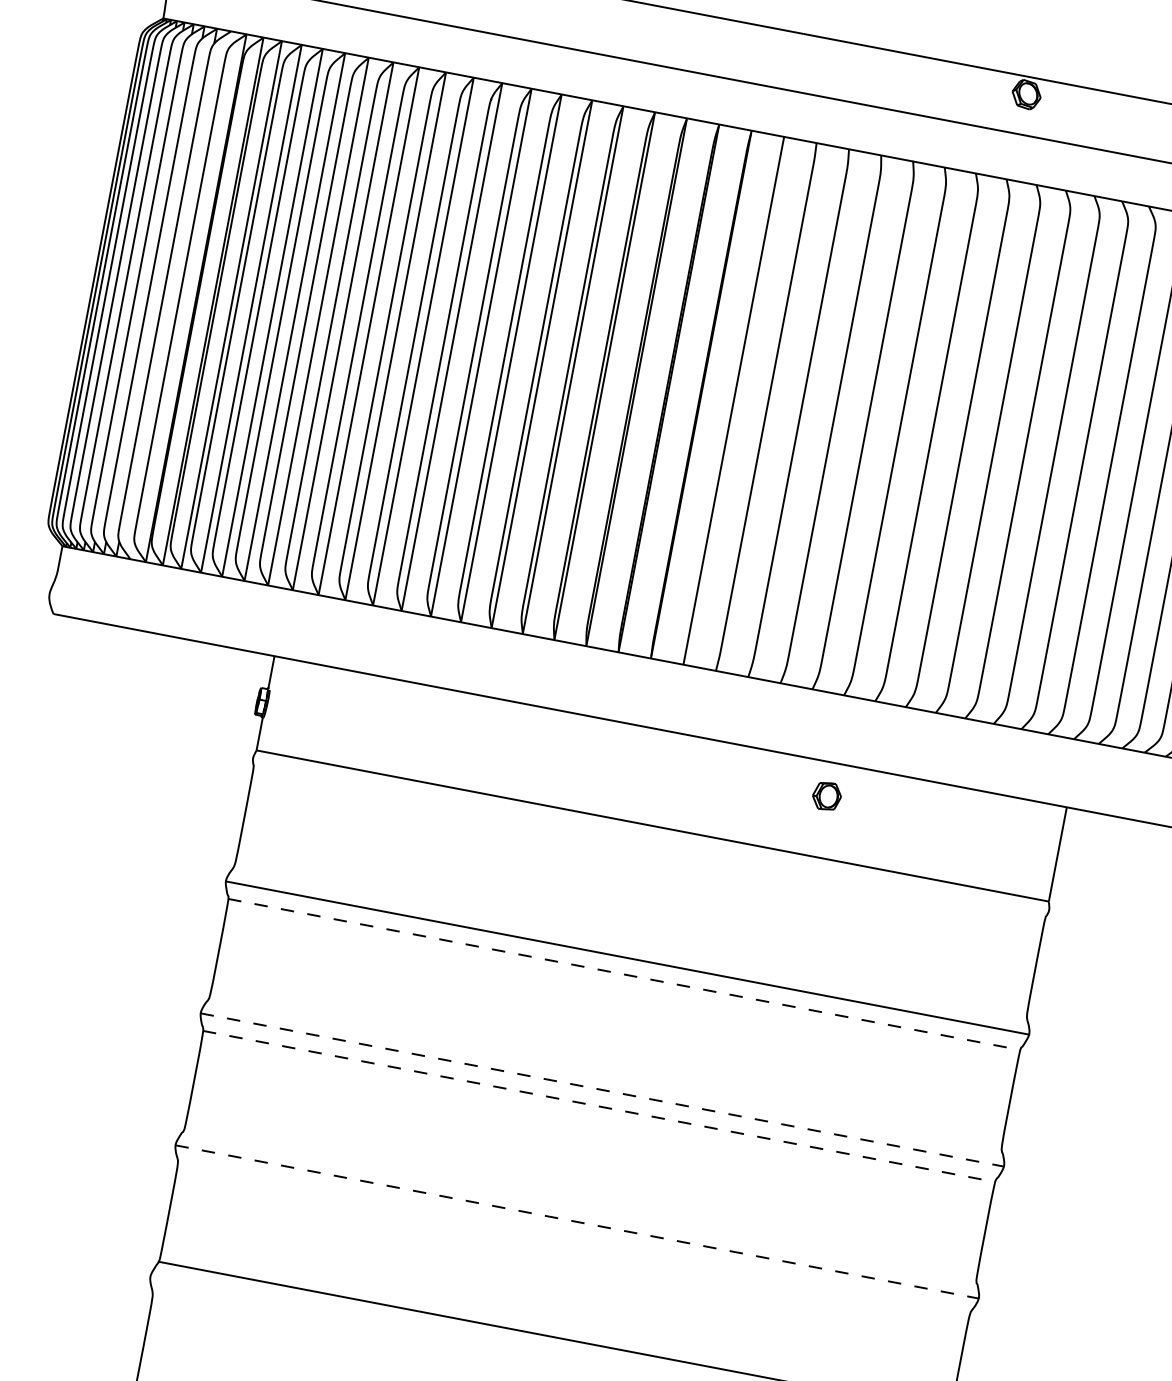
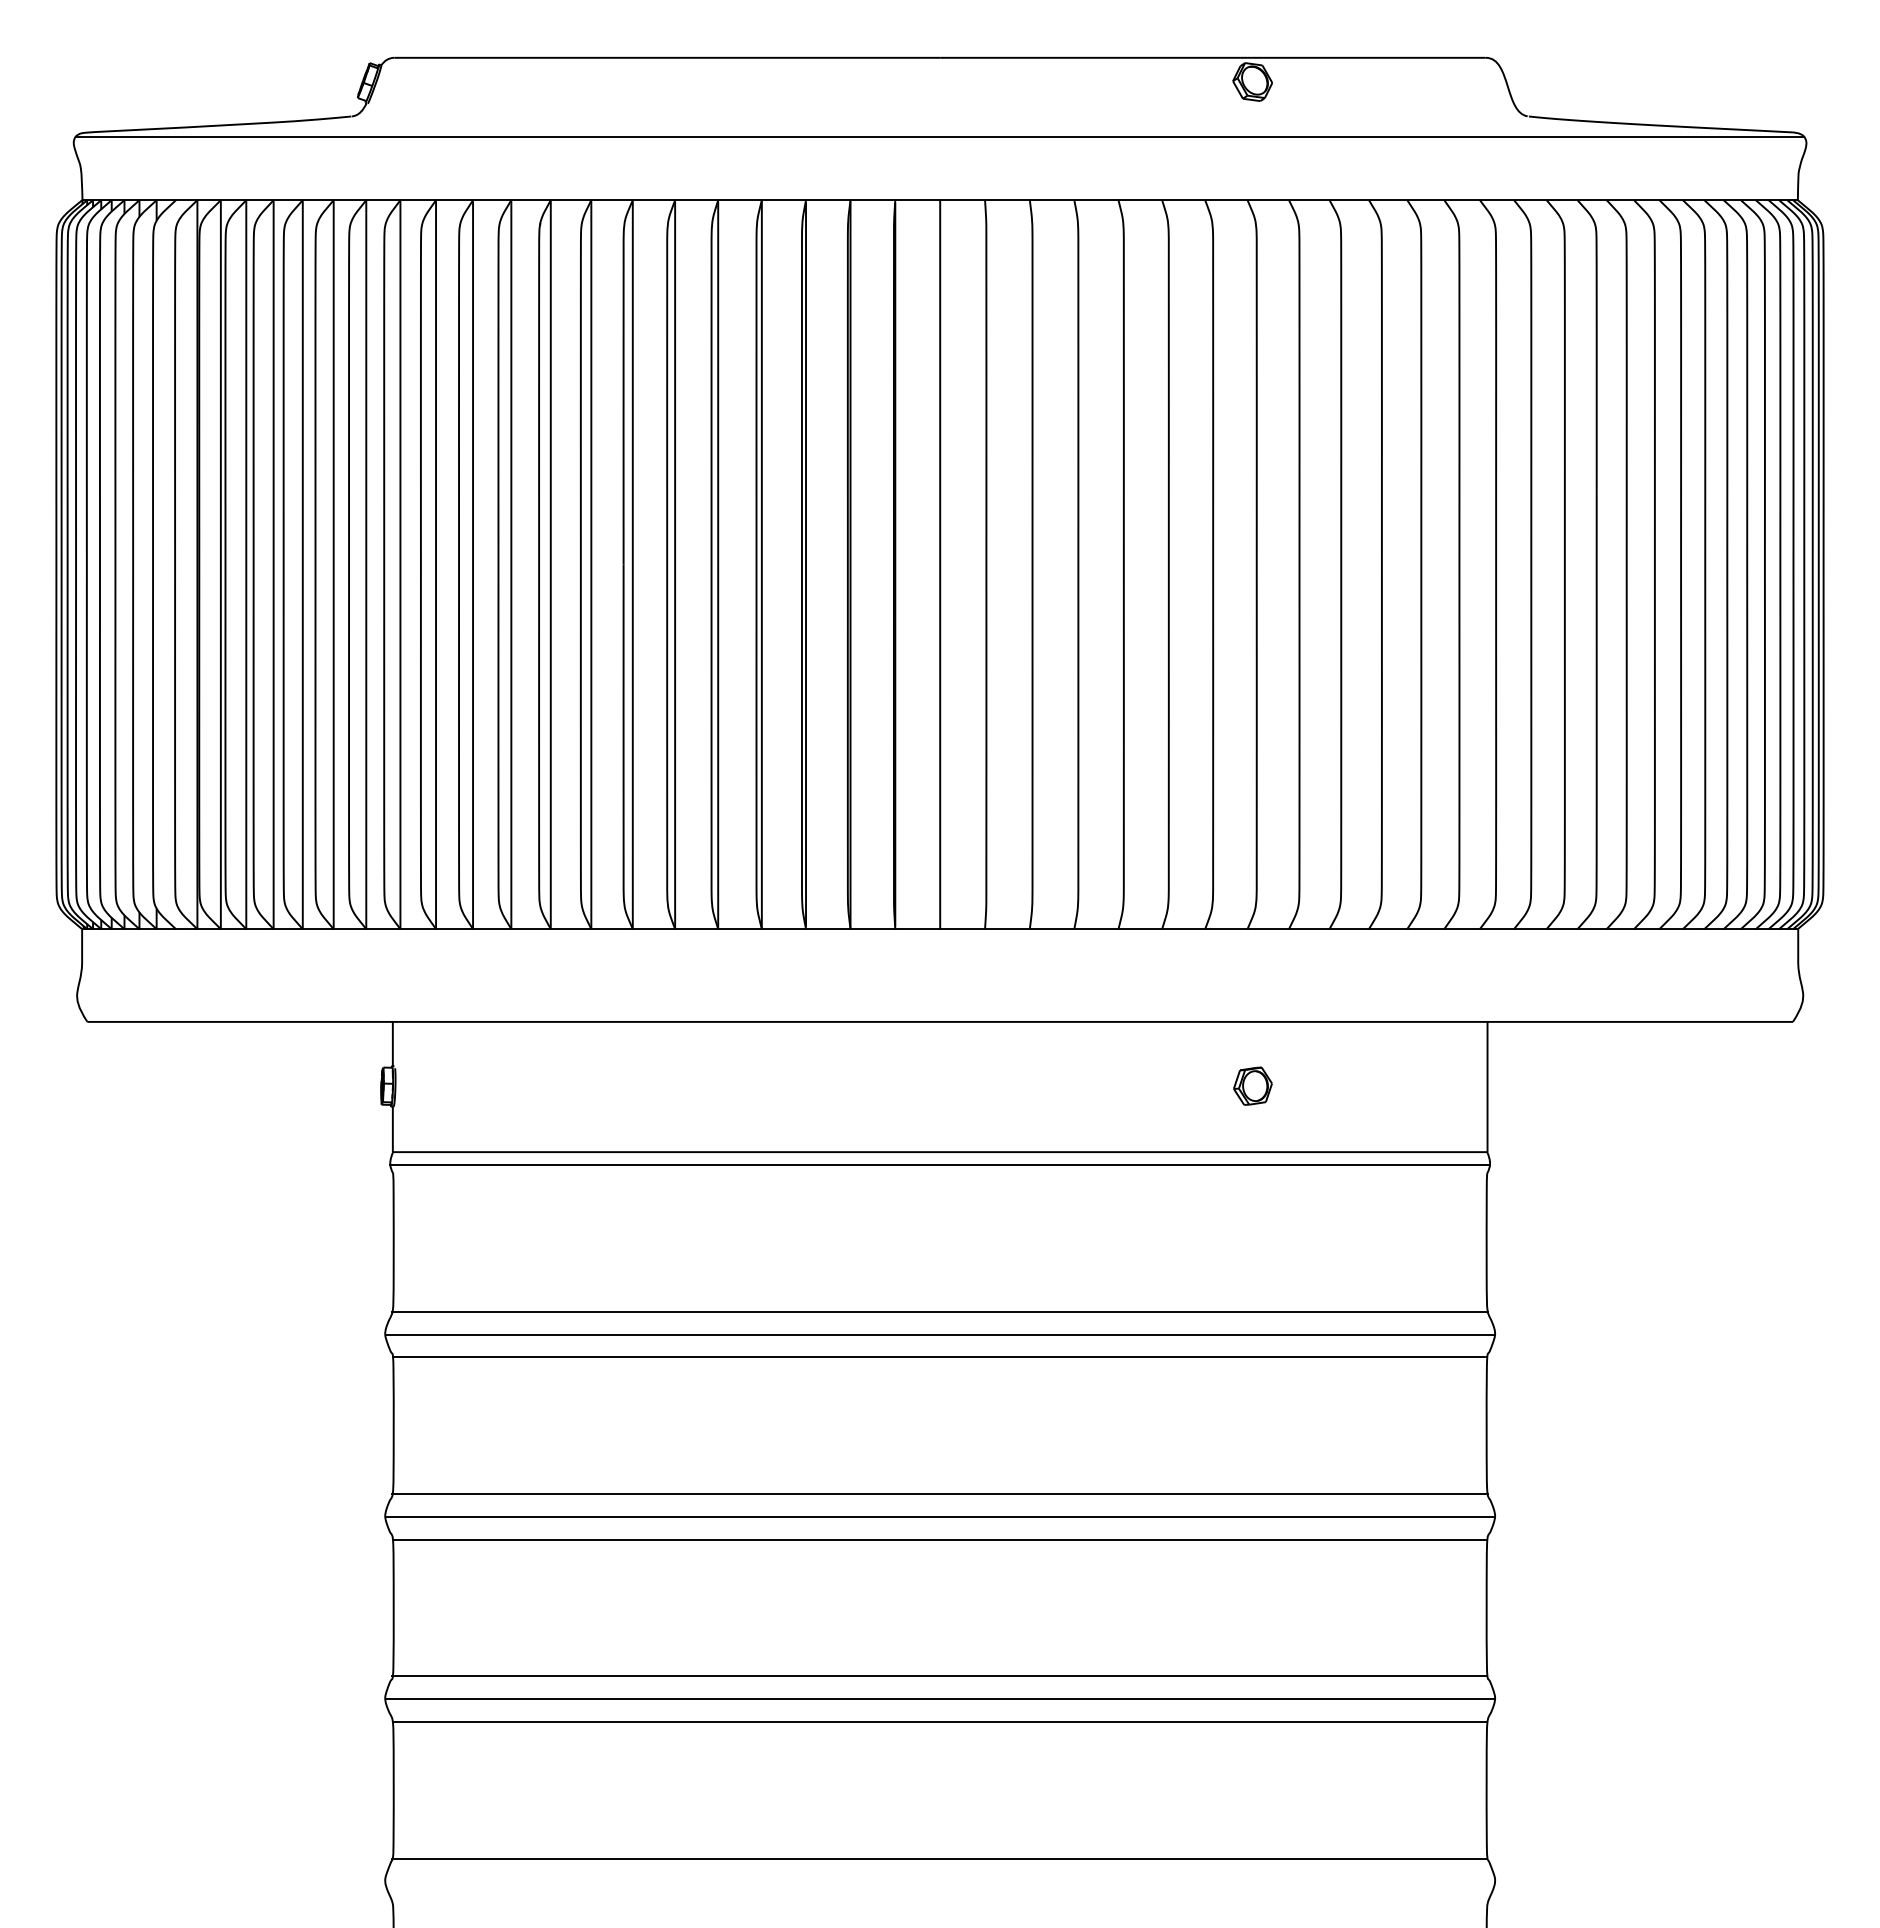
part: (826, 795) -> (1252, 1085), moved
line: (651, 834) -> (940, 1164), added
line: (630, 941) -> (939, 1311), added
line: (624, 974) -> (940, 1357), dashed -> solid
line: (604, 1073) -> (939, 1494), added
line: (602, 1089) -> (940, 1516), dashed -> solid
line: (599, 1106) -> (940, 1539), dashed -> solid
line: (579, 1205) -> (939, 1676), added
line: (577, 1222) -> (940, 1699), dashed -> solid
line: (573, 1238) -> (939, 1722), added

